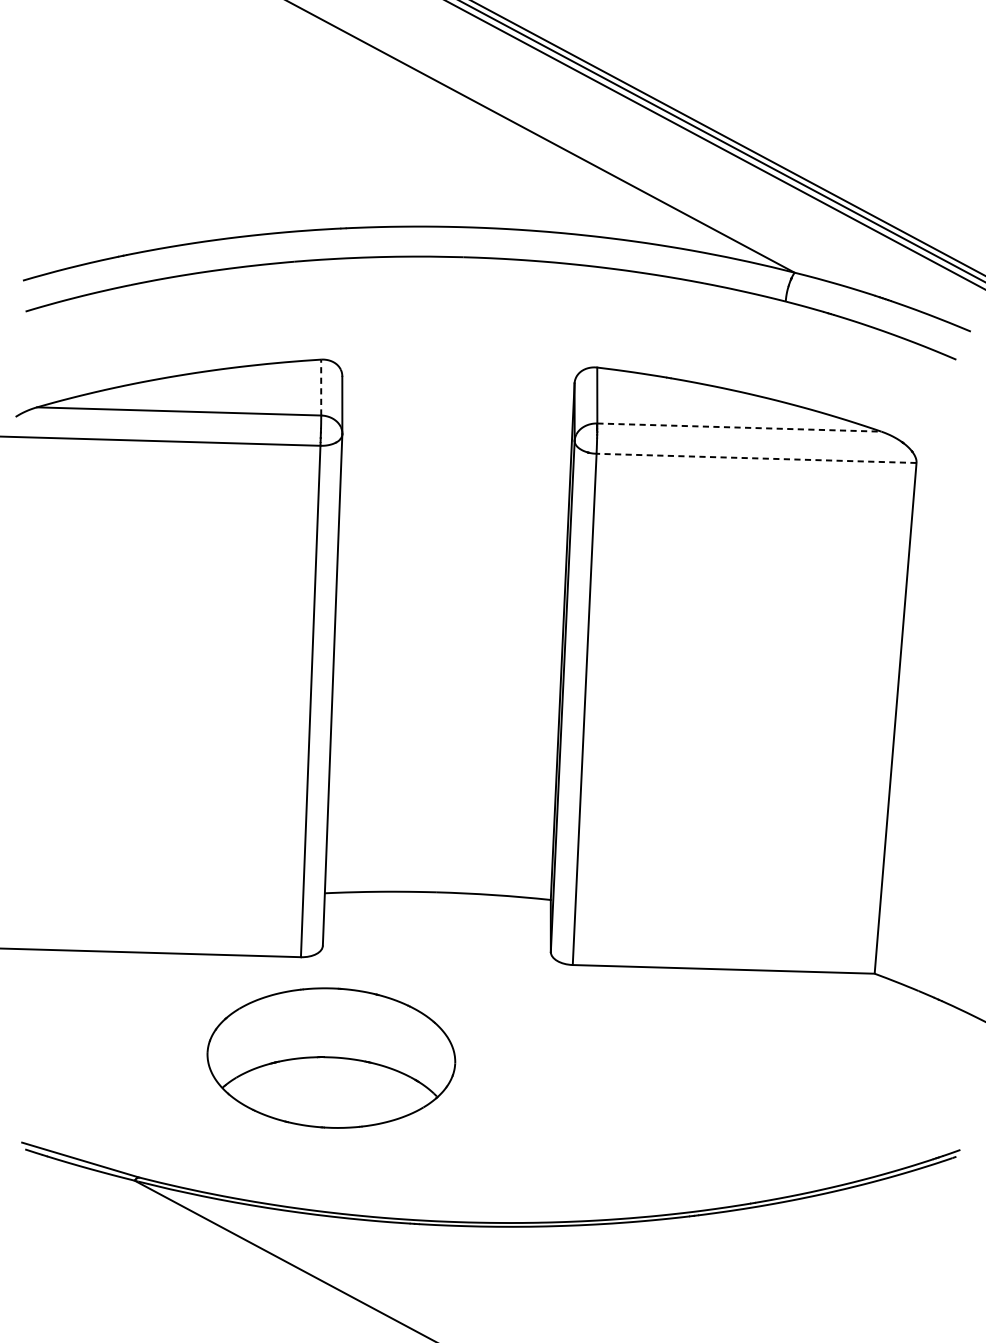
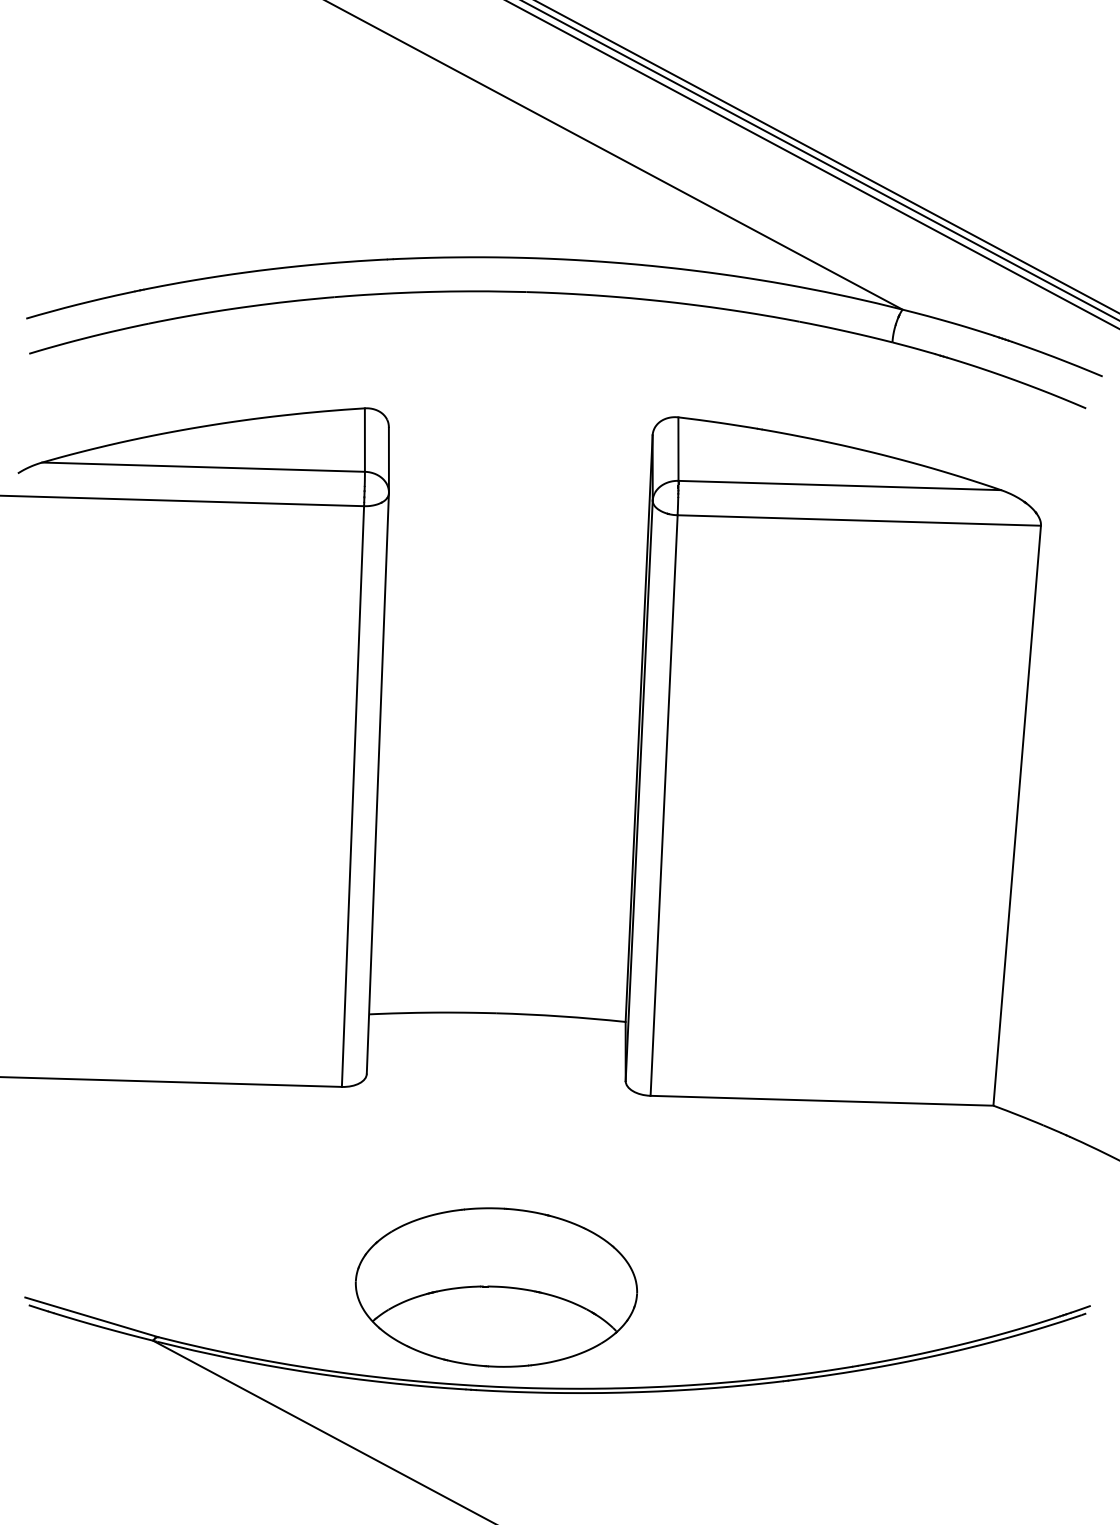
line: (320, 387) -> (364, 440), dashed -> solid
line: (740, 427) -> (840, 485), dashed -> solid
line: (756, 458) -> (859, 520), dashed -> solid
part: (331, 1058) -> (496, 1287), moved

